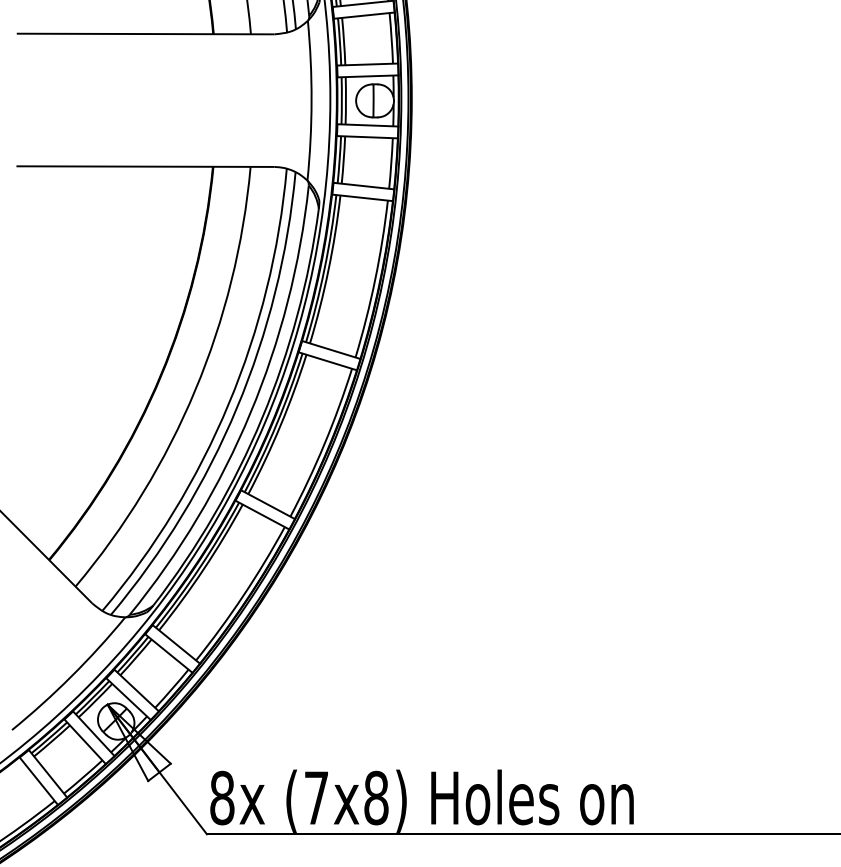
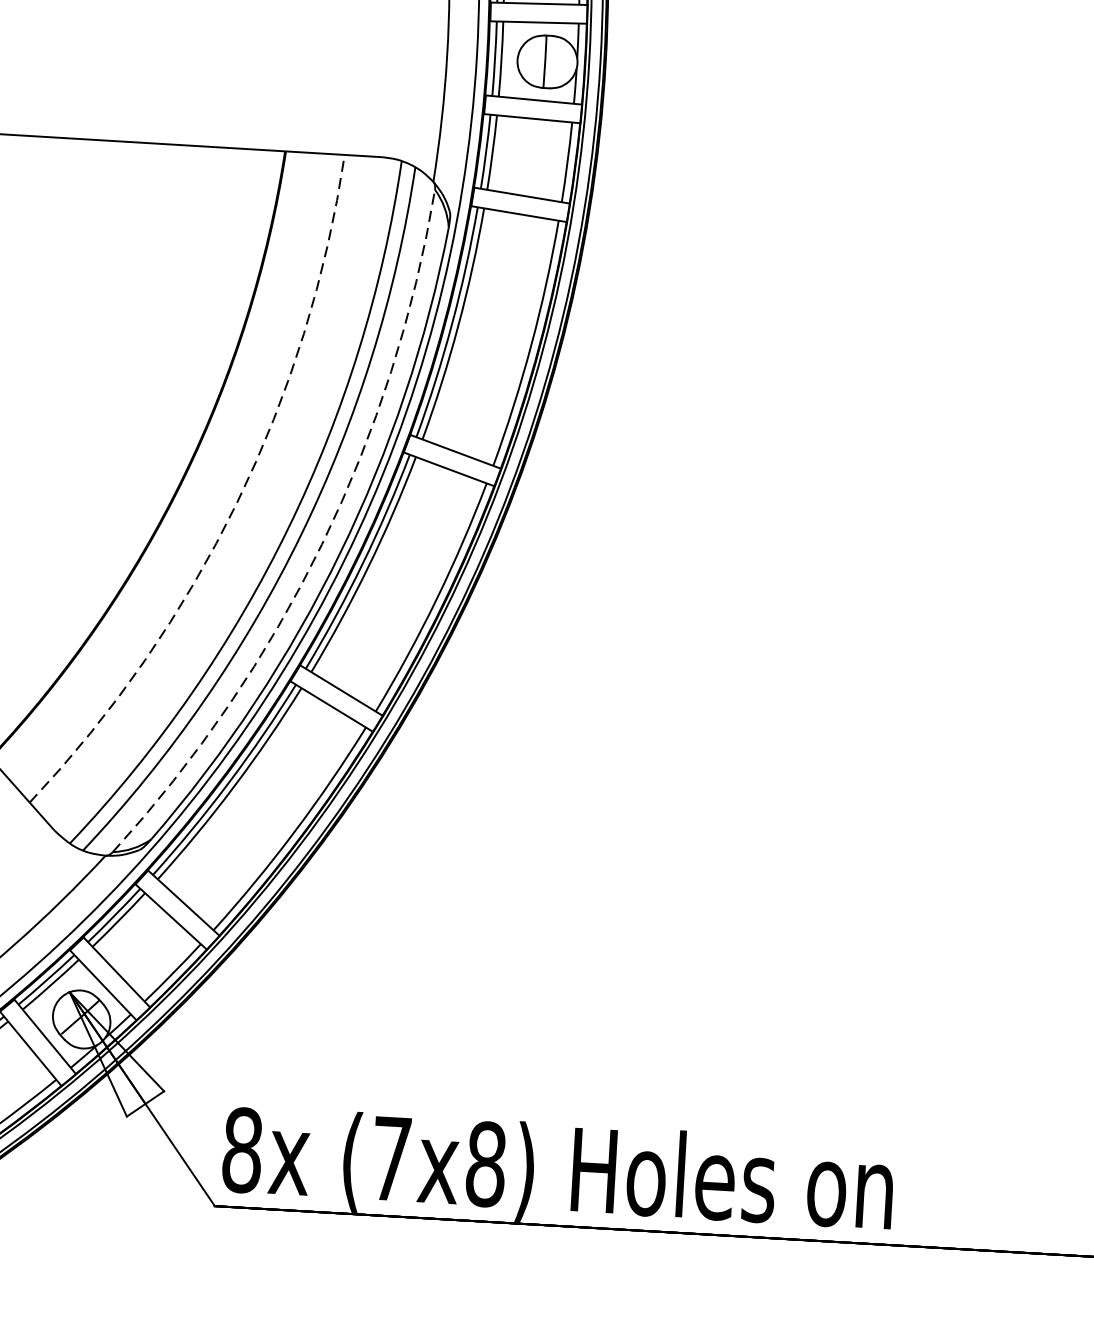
arc: (195, 390) -> (237, 503), solid -> dashed
arc: (250, 413) -> (322, 544), solid -> dashed

